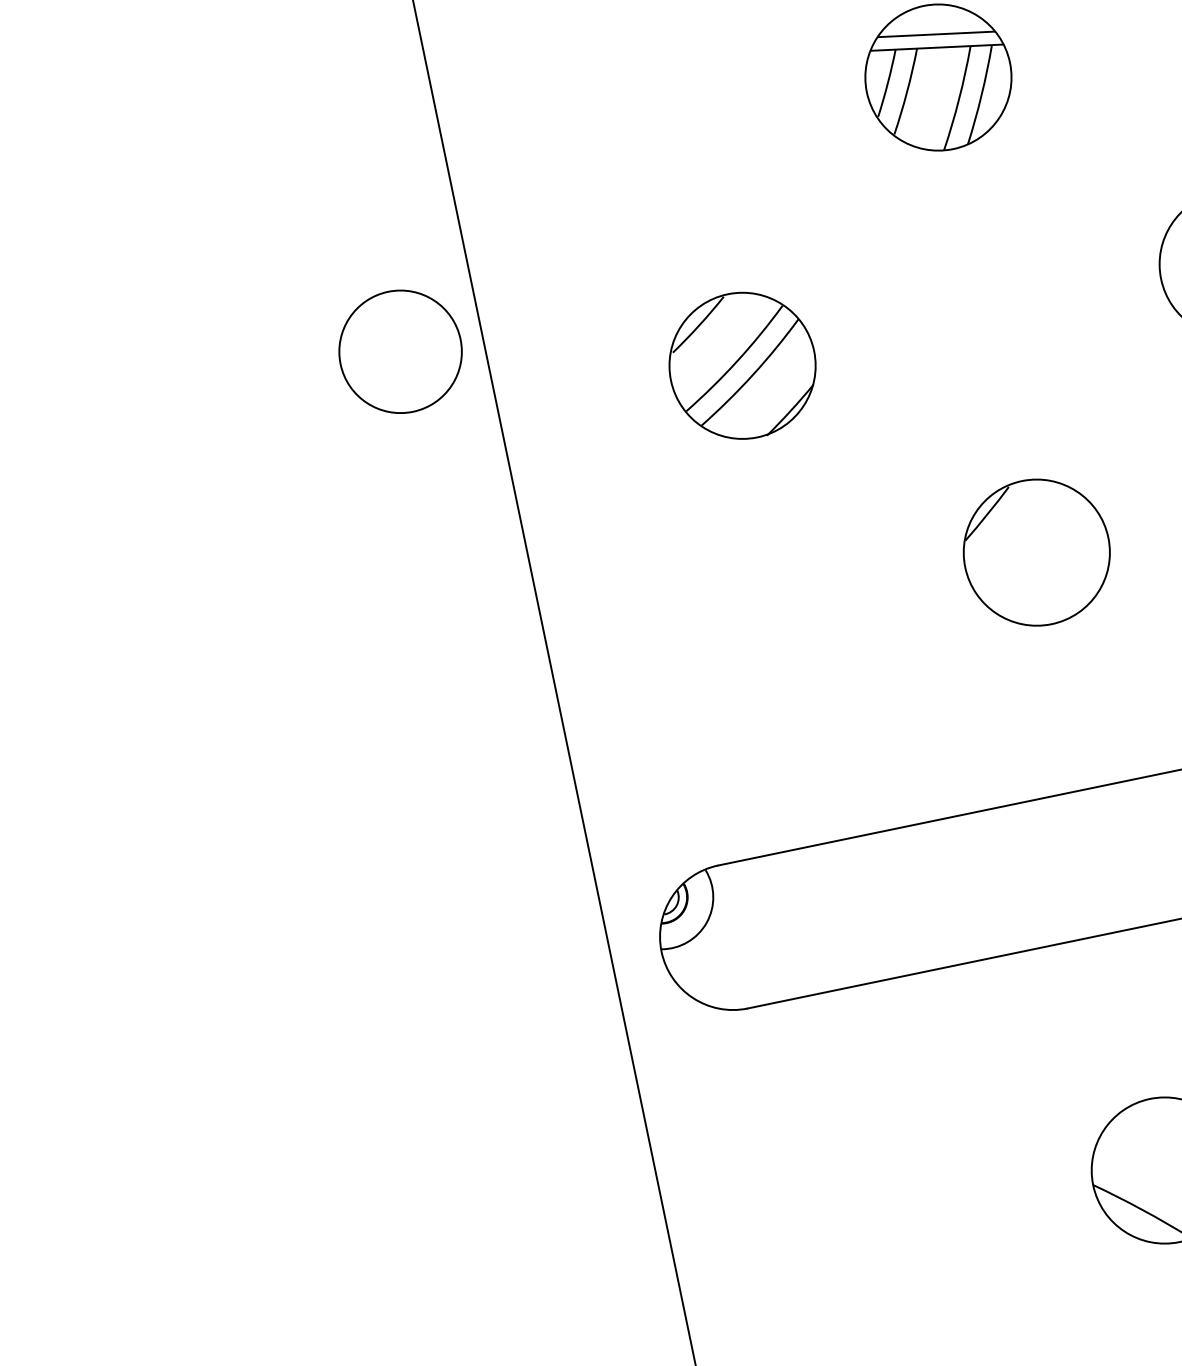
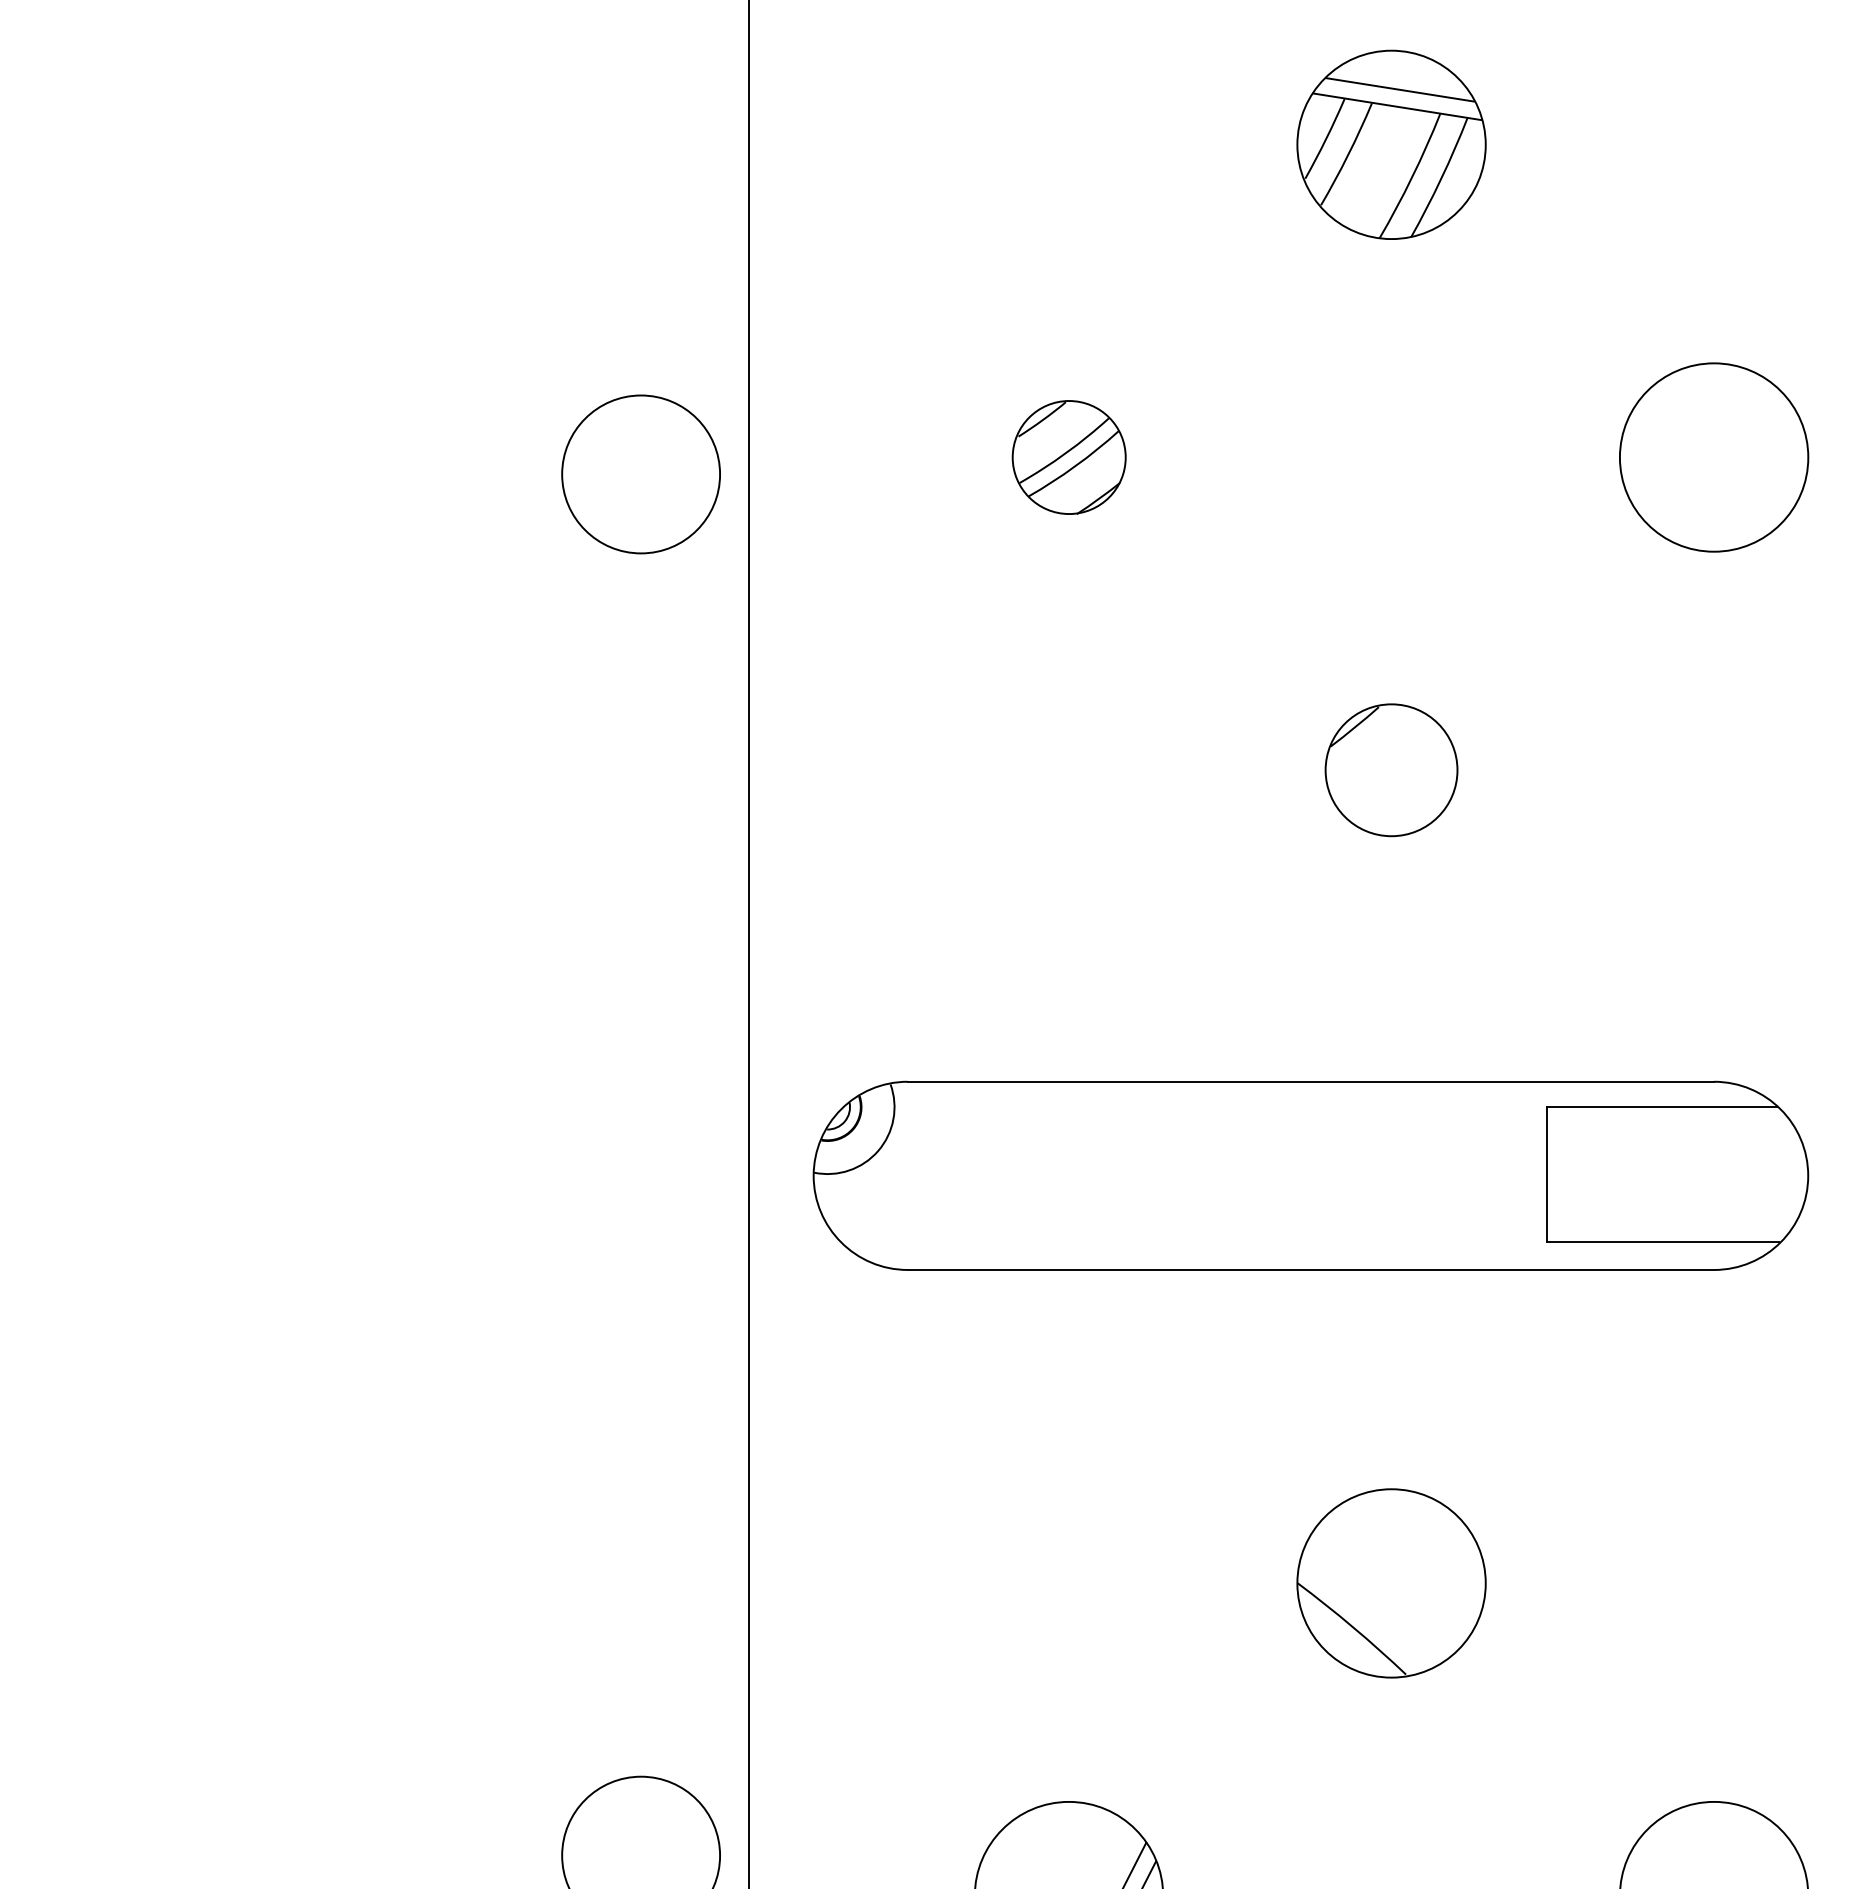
circle: (400, 351) -> (640, 474), moved
part: (742, 365) -> (1069, 457), size x0.6
part: (1036, 552) -> (1391, 770), size x0.7

